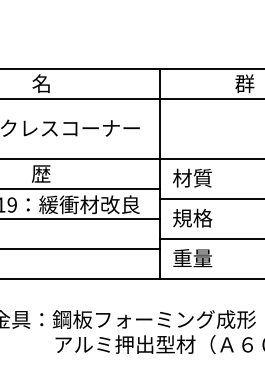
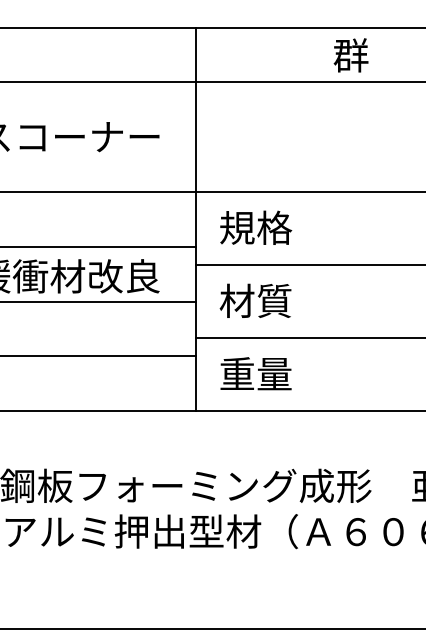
text: (192, 177) -> (255, 226), 材質 -> 規格
text: (192, 217) -> (255, 299), 規格 -> 材質

